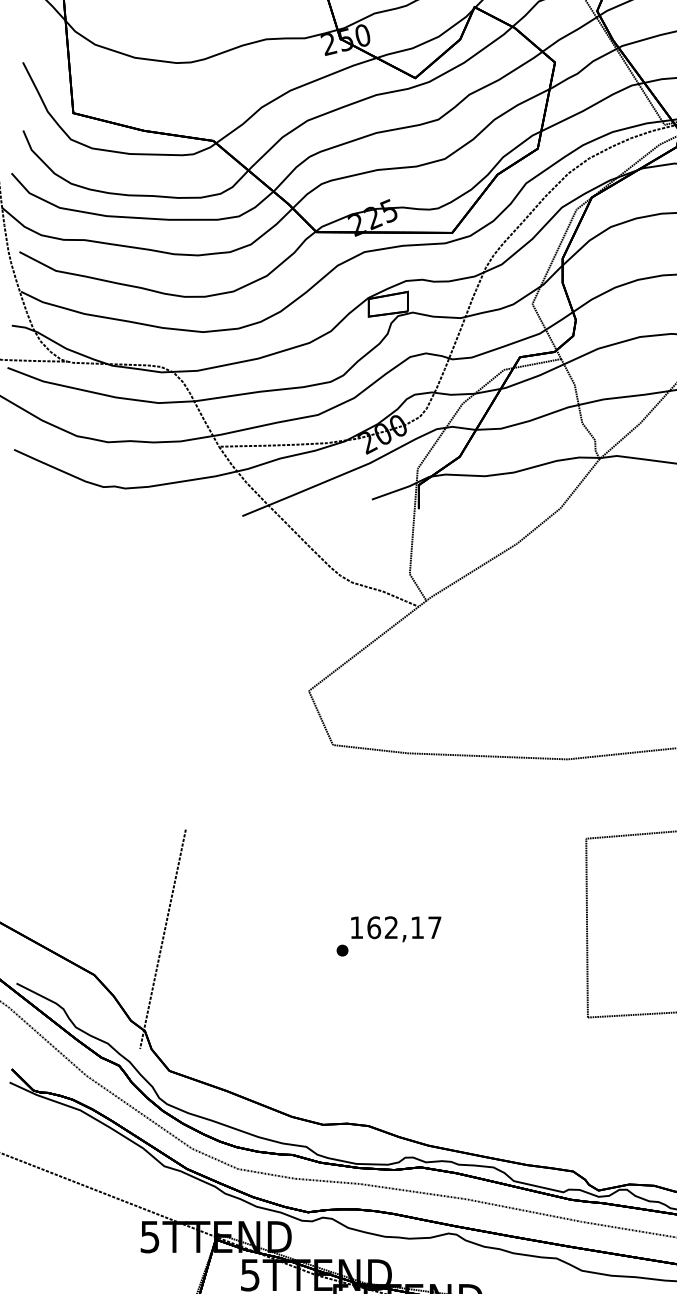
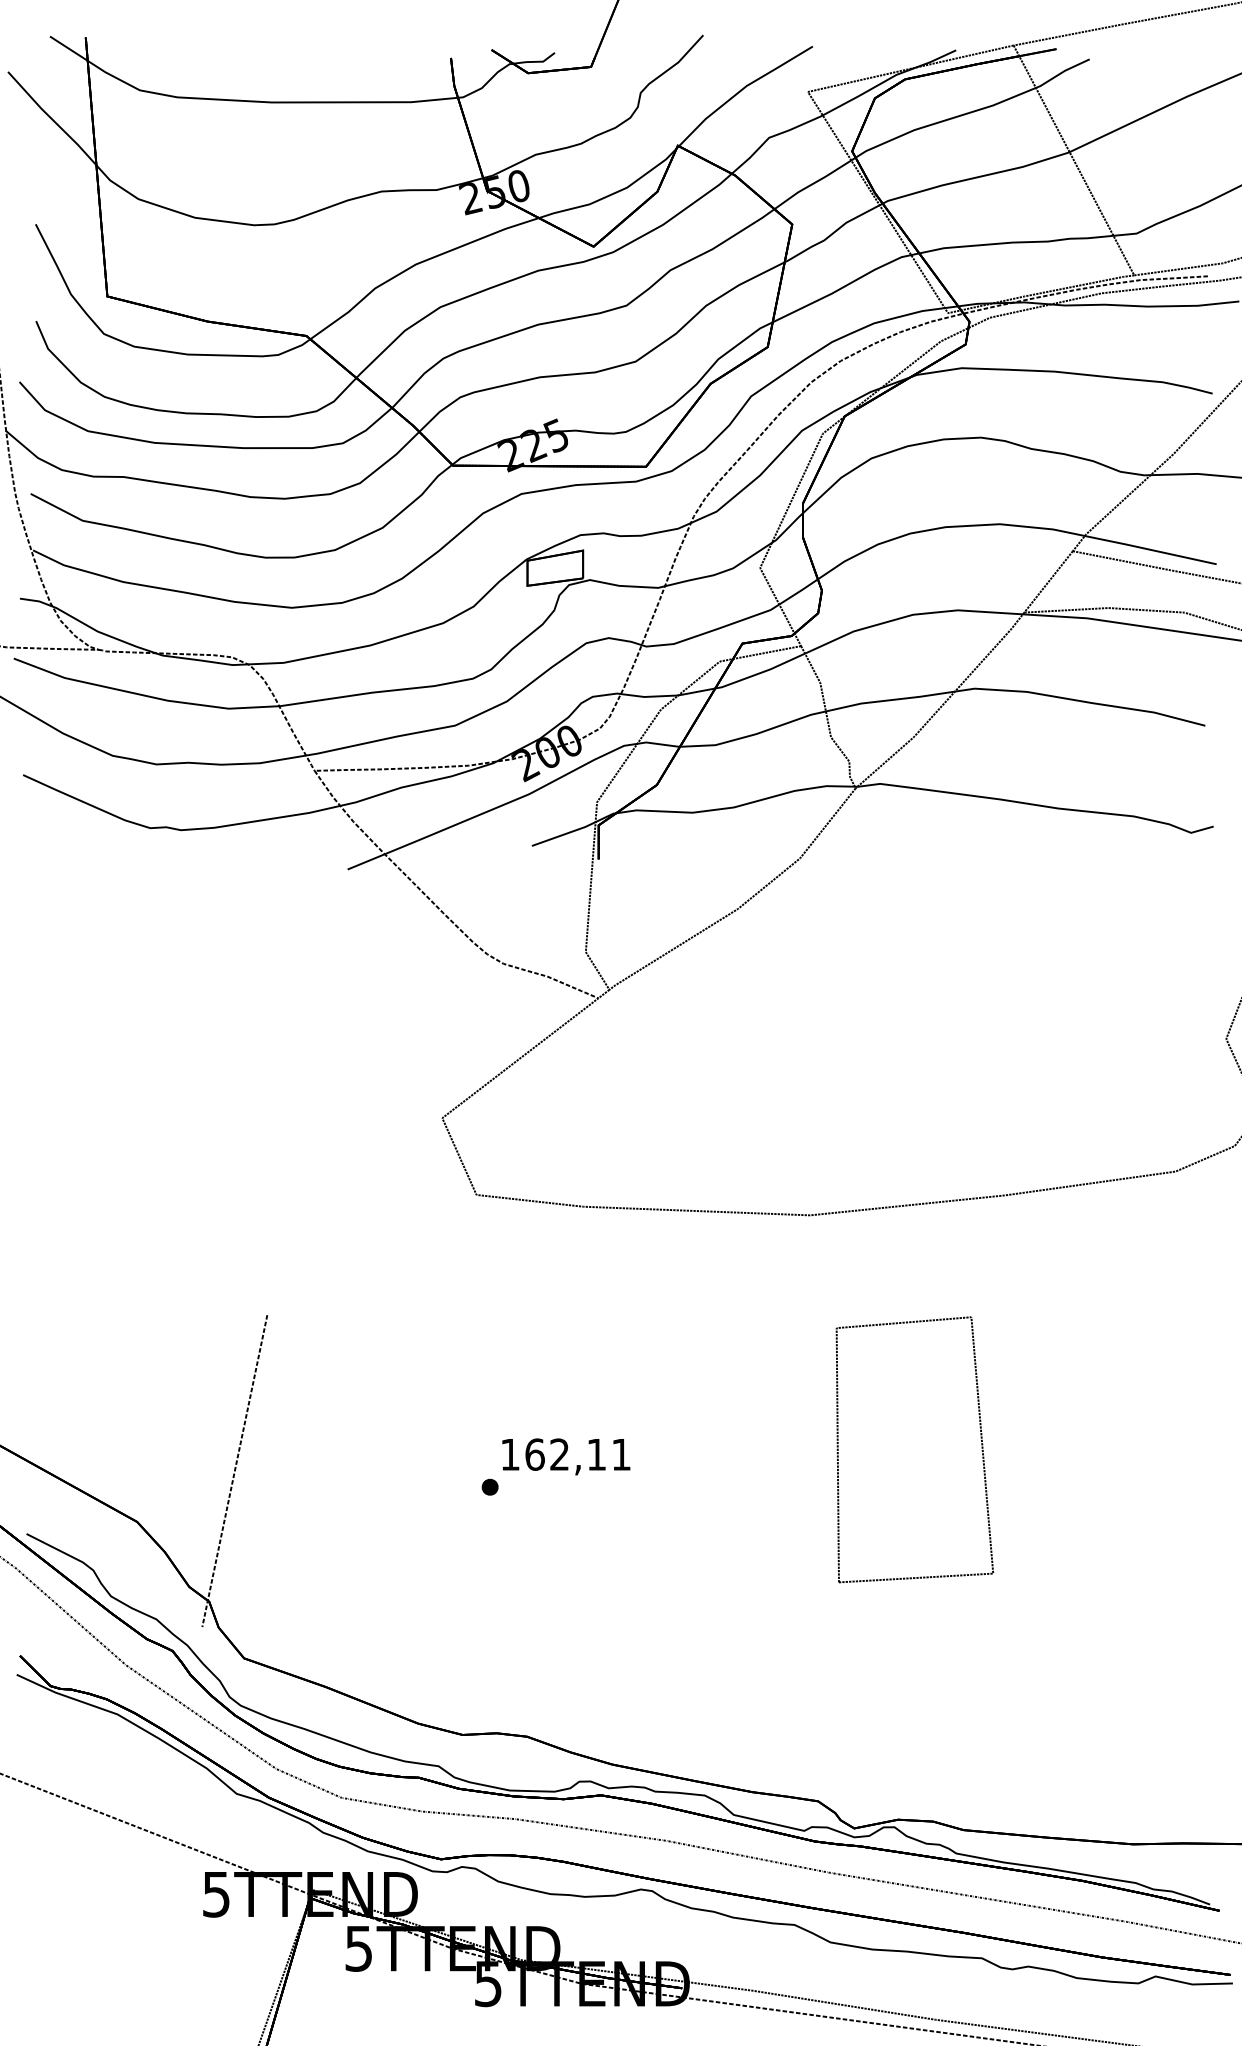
text: (434, 927) -> (621, 1454), 162,17 -> 162,11

